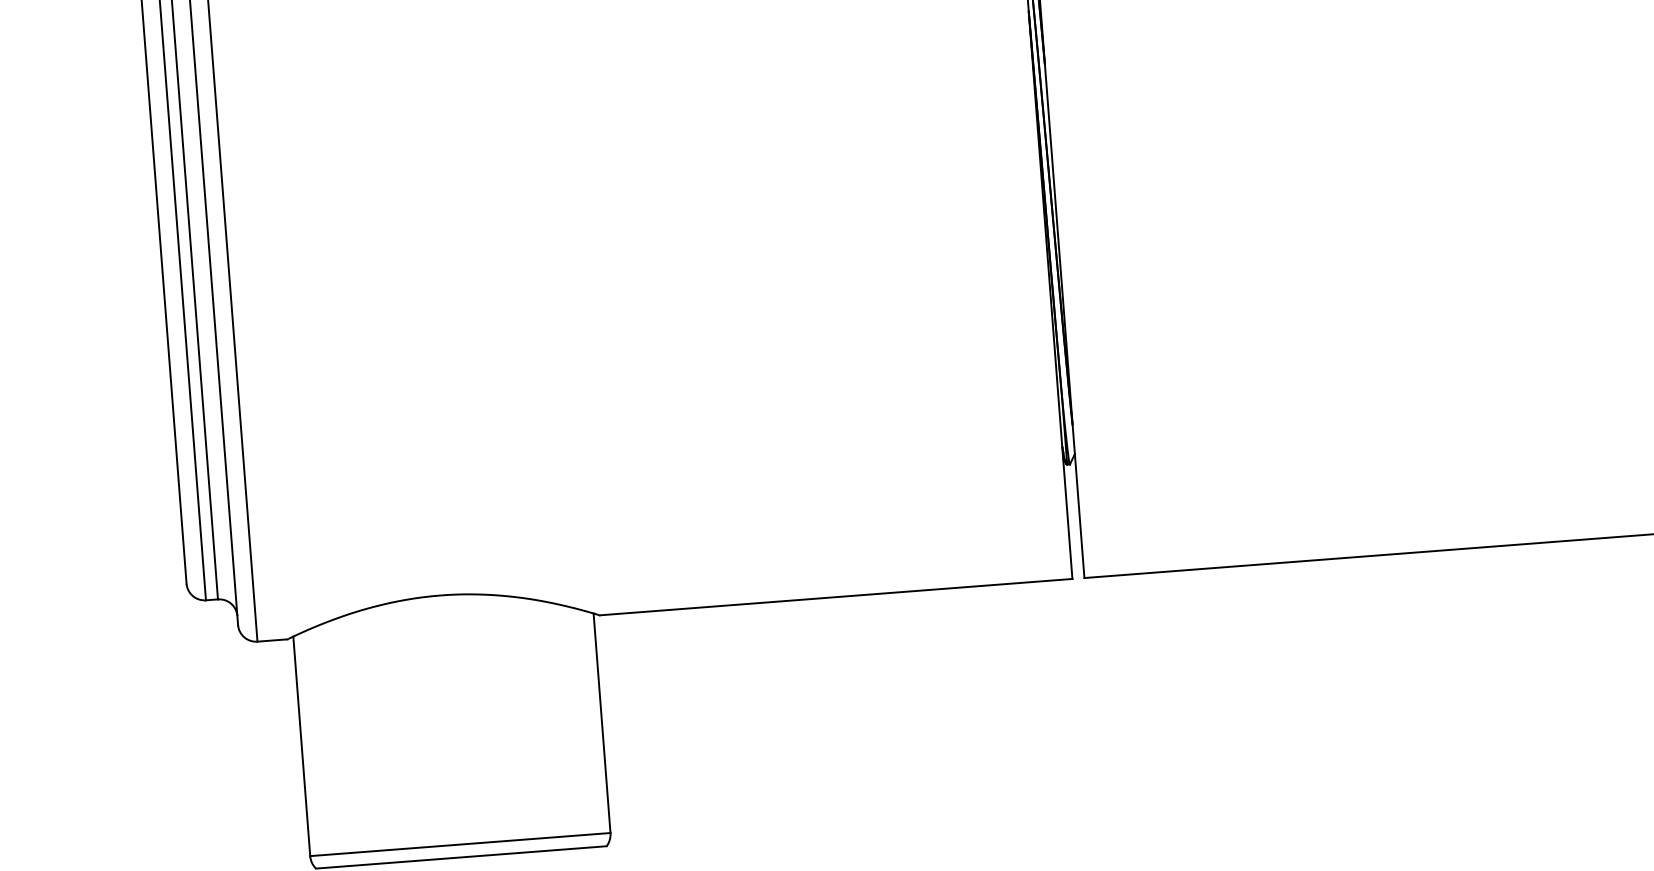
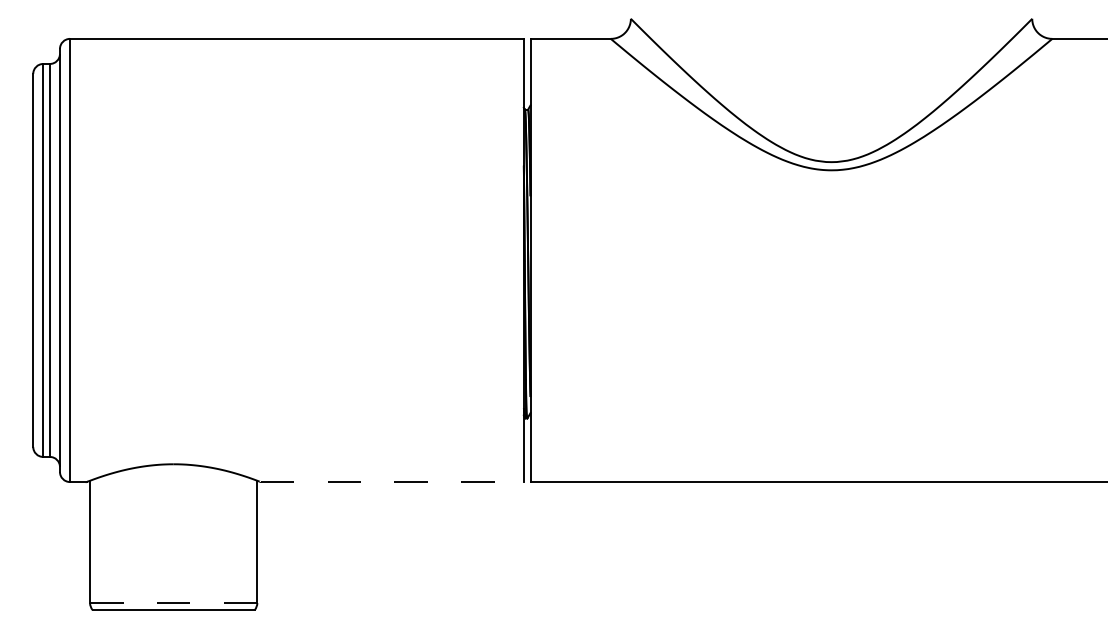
line: (836, 597) -> (392, 482), solid -> dashed
line: (460, 845) -> (173, 603), solid -> dashed

